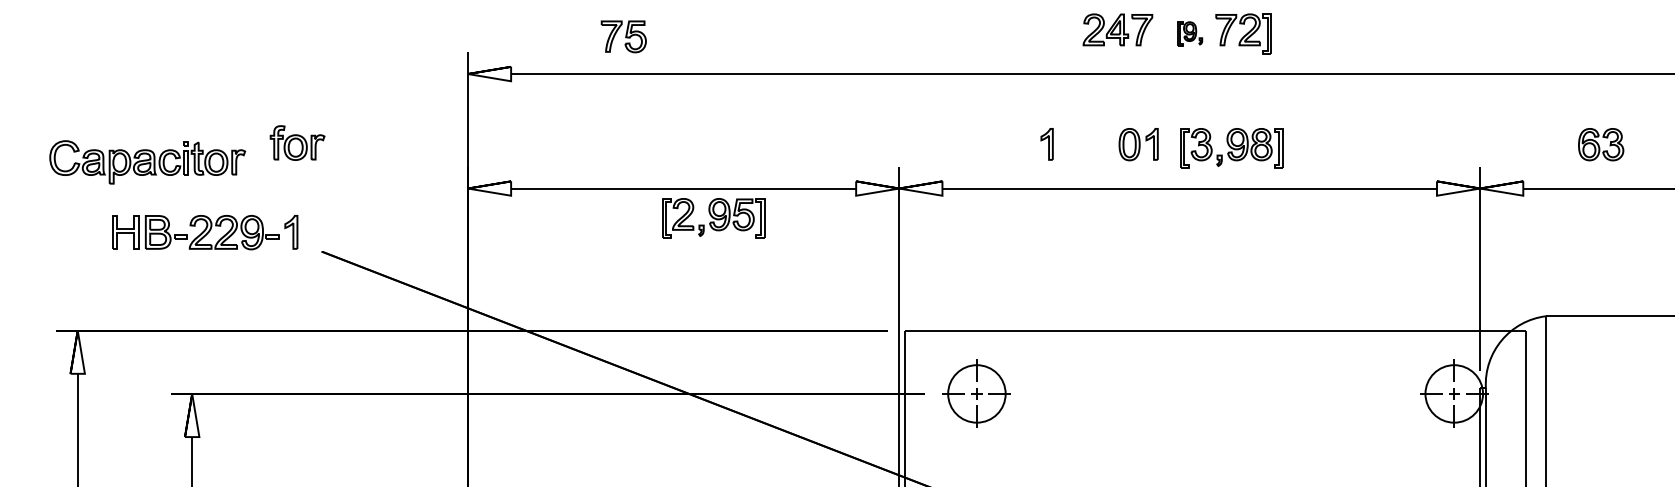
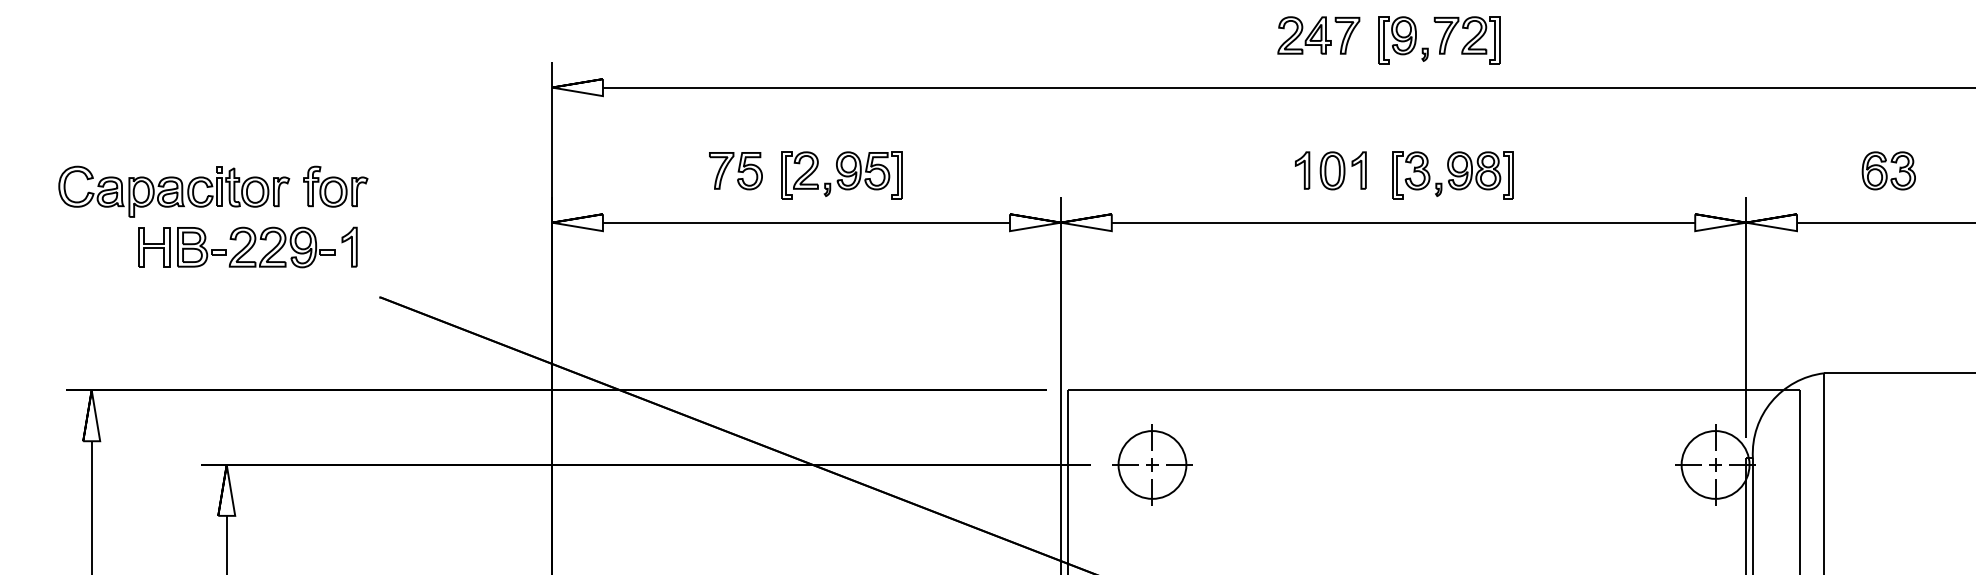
part: (1189, 33) -> (1403, 39), size x1.67
part: (623, 36) -> (735, 170), moved
part: (297, 142) -> (335, 186), moved
part: (1046, 144) -> (1301, 170), moved
part: (713, 218) -> (841, 175), moved
part: (205, 232) -> (248, 247), moved

